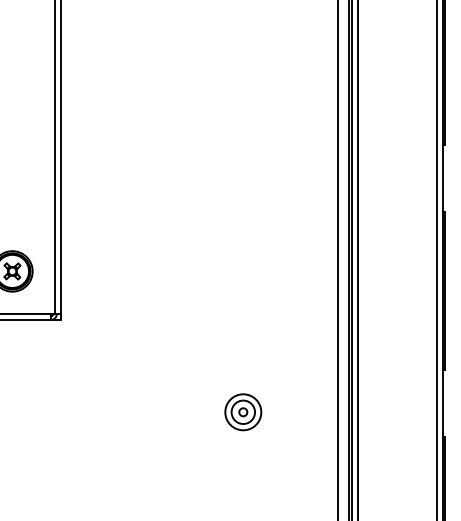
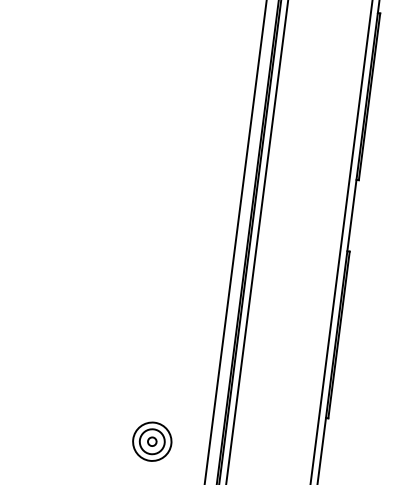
part: (243, 412) -> (152, 441), moved

